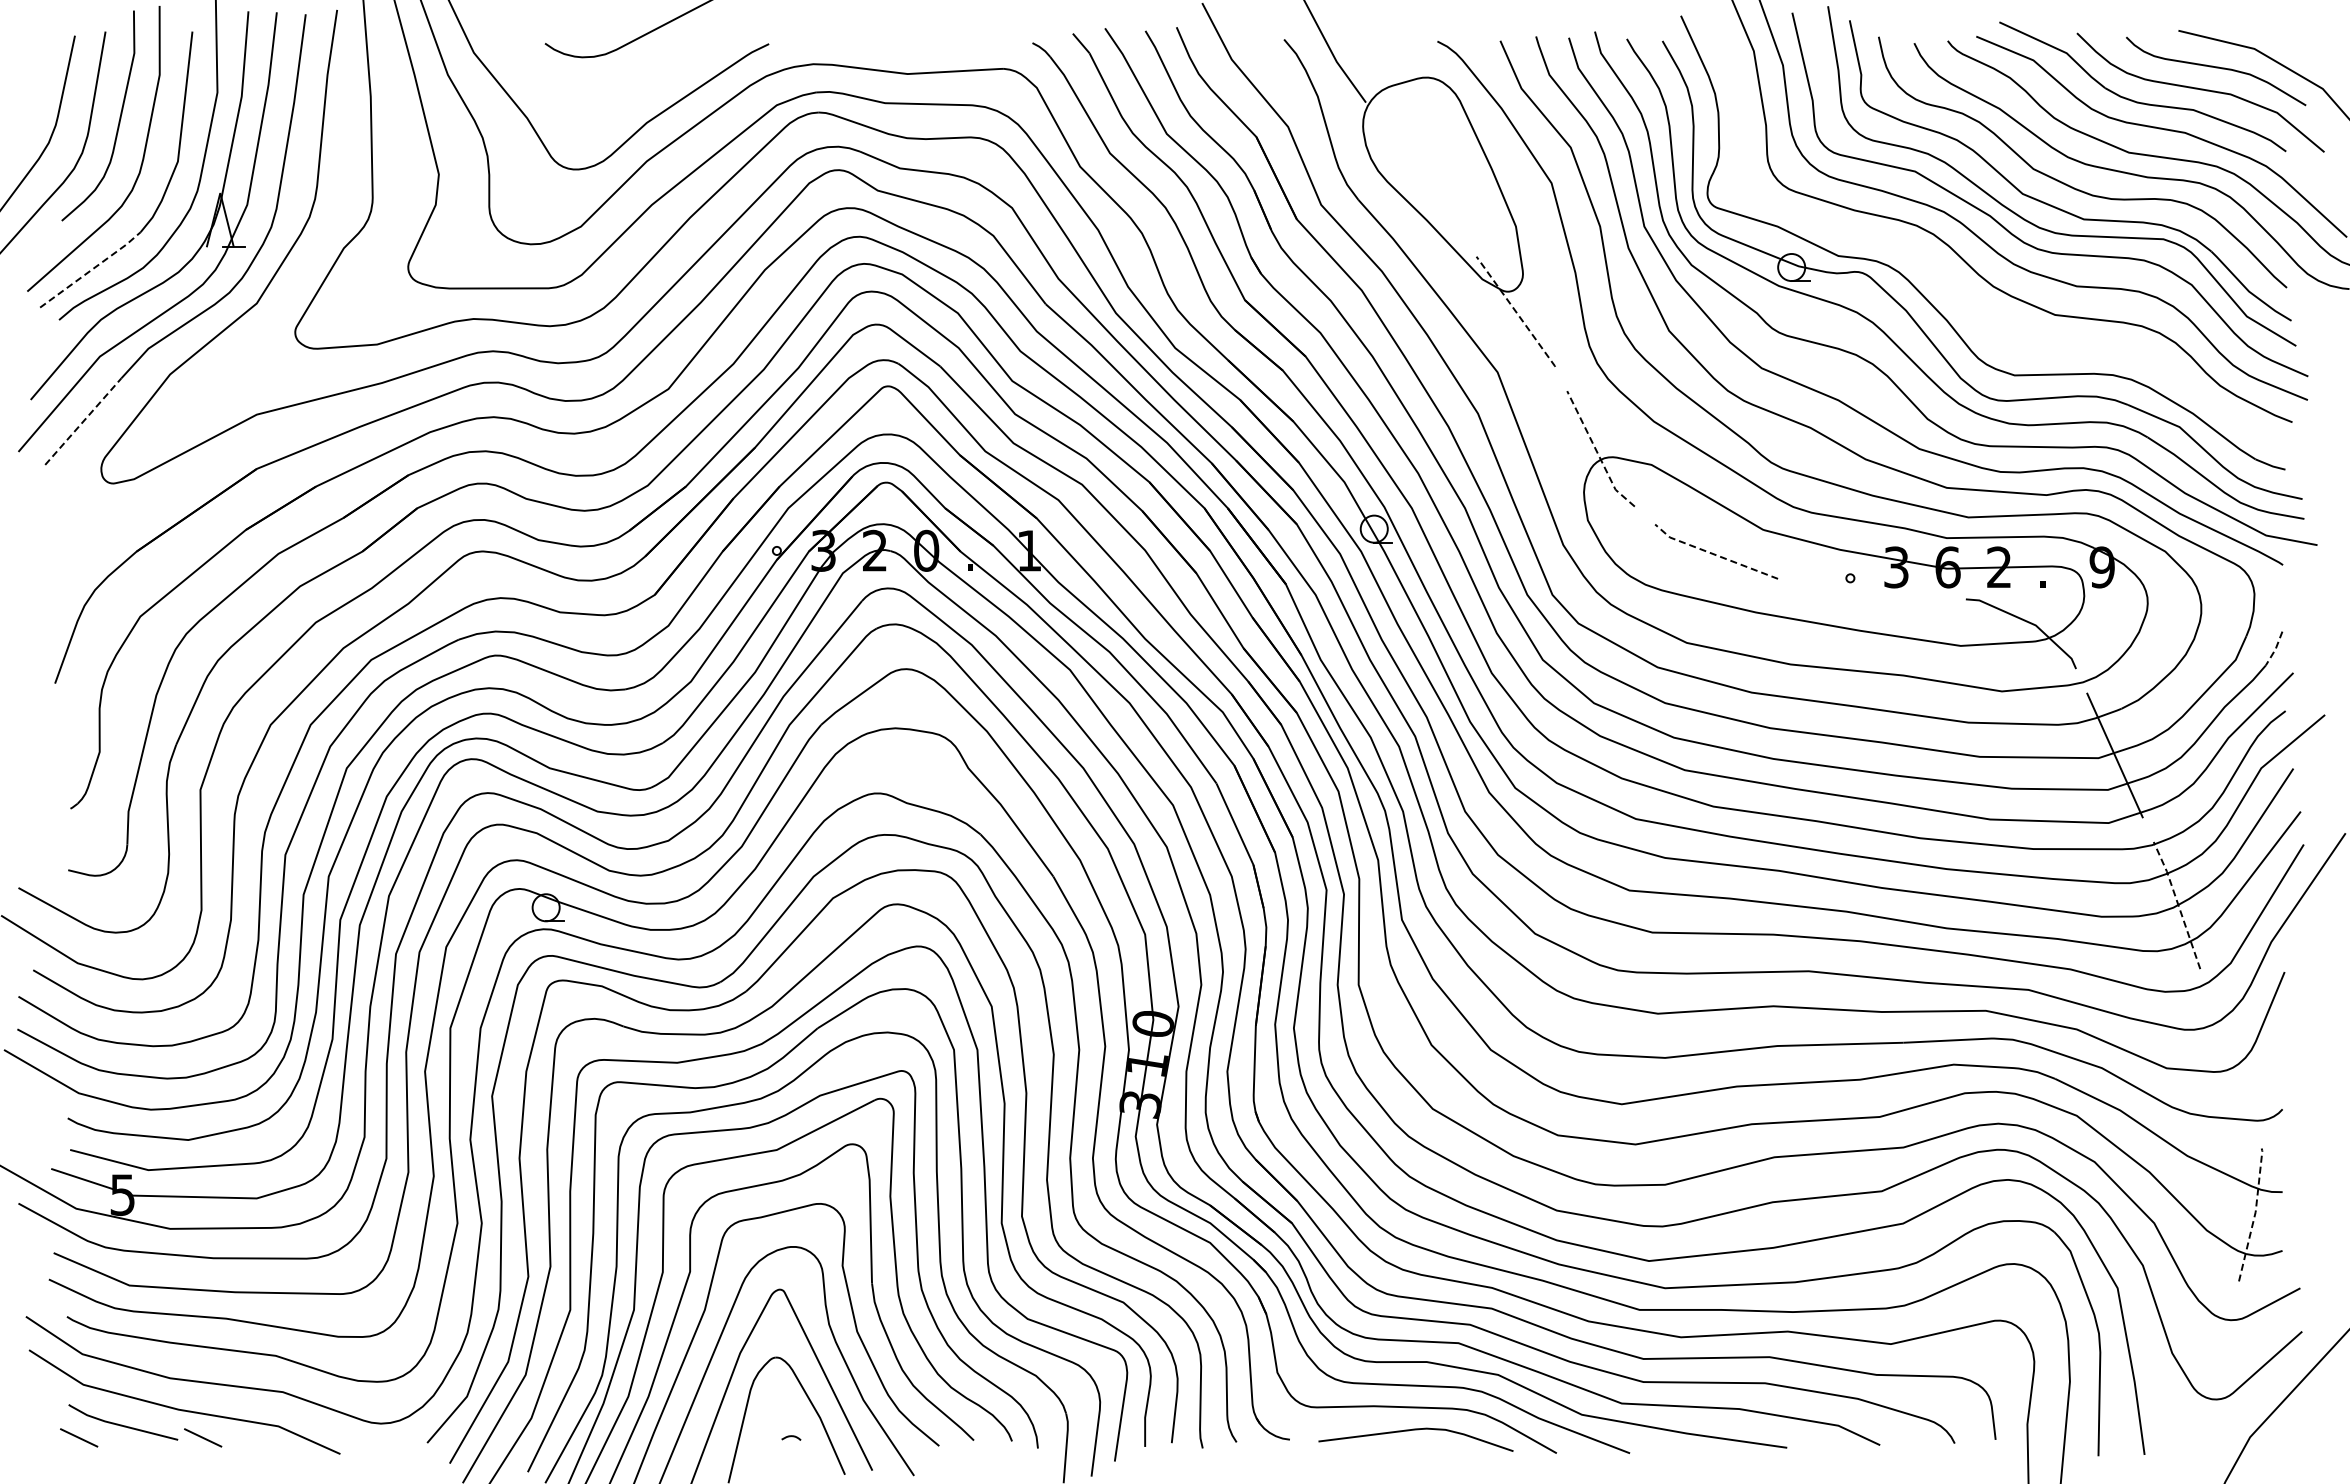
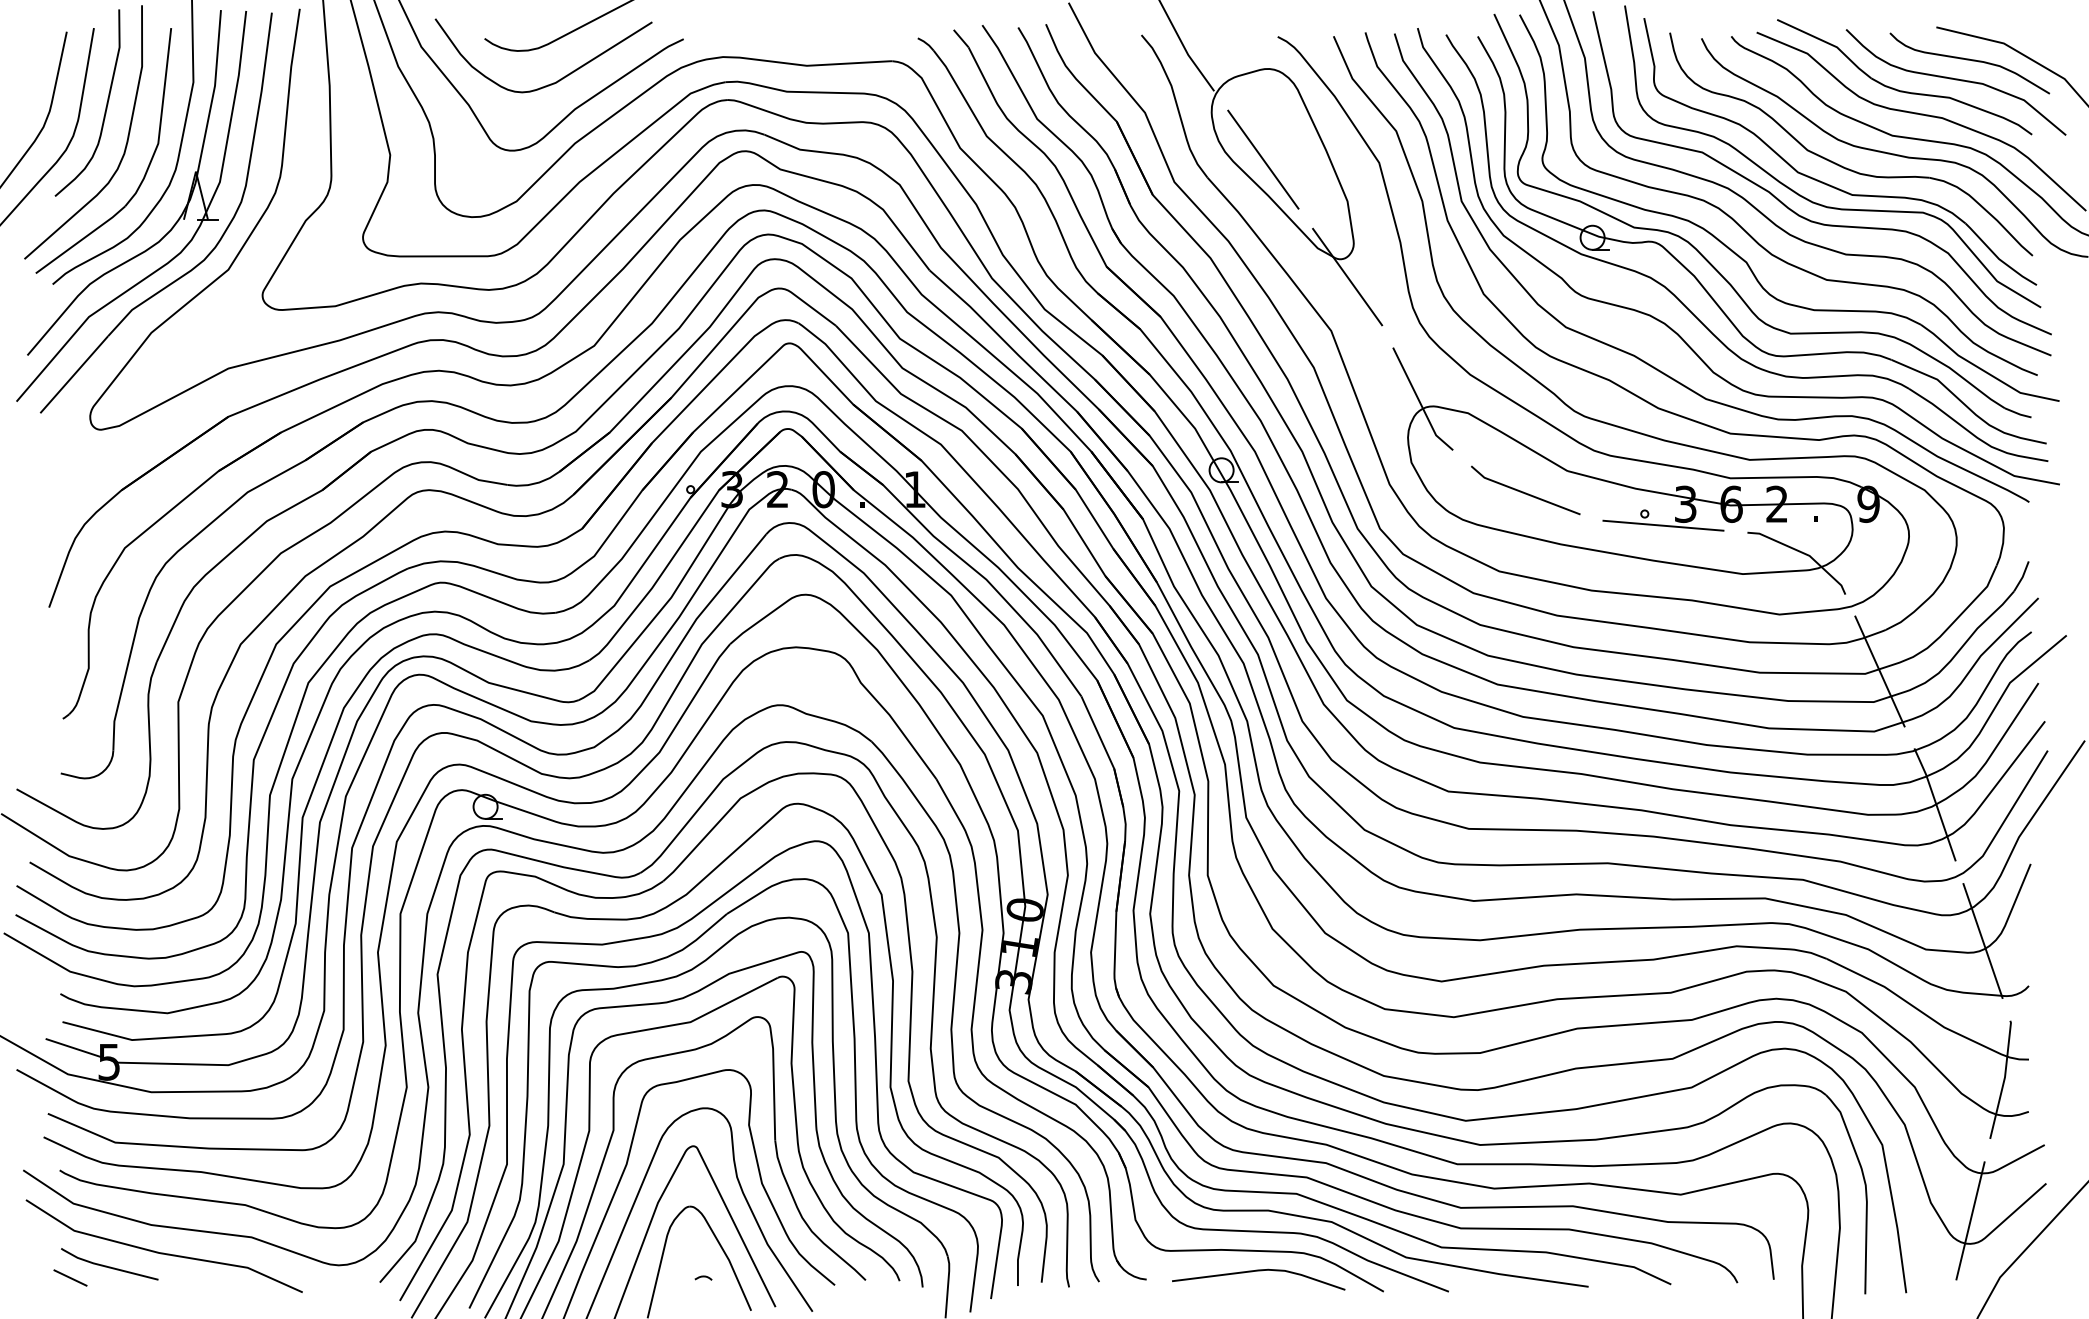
curve: (630, 88) -> (560, 78), added
line: (1420, 179) -> (1262, 159), added
line: (91, 269) -> (81, 239), dashed -> solid
part: (1964, 293) -> (1746, 260), added
line: (1515, 311) -> (1347, 276), dashed -> solid
line: (83, 421) -> (74, 374), dashed -> solid
line: (1597, 452) -> (1420, 402), dashed -> solid
line: (1713, 554) -> (1523, 492), dashed -> solid
line: (1870, 591) -> (1662, 525), added
line: (2275, 649) -> (2022, 577), dashed -> solid
line: (2178, 904) -> (1936, 803), dashed -> solid
line: (2230, 1058) -> (1982, 940), added
line: (2255, 1214) -> (2004, 1079), dashed -> solid
line: (2216, 1373) -> (1970, 1220), added
line: (203, 1437) -> (181, 1277), removed

